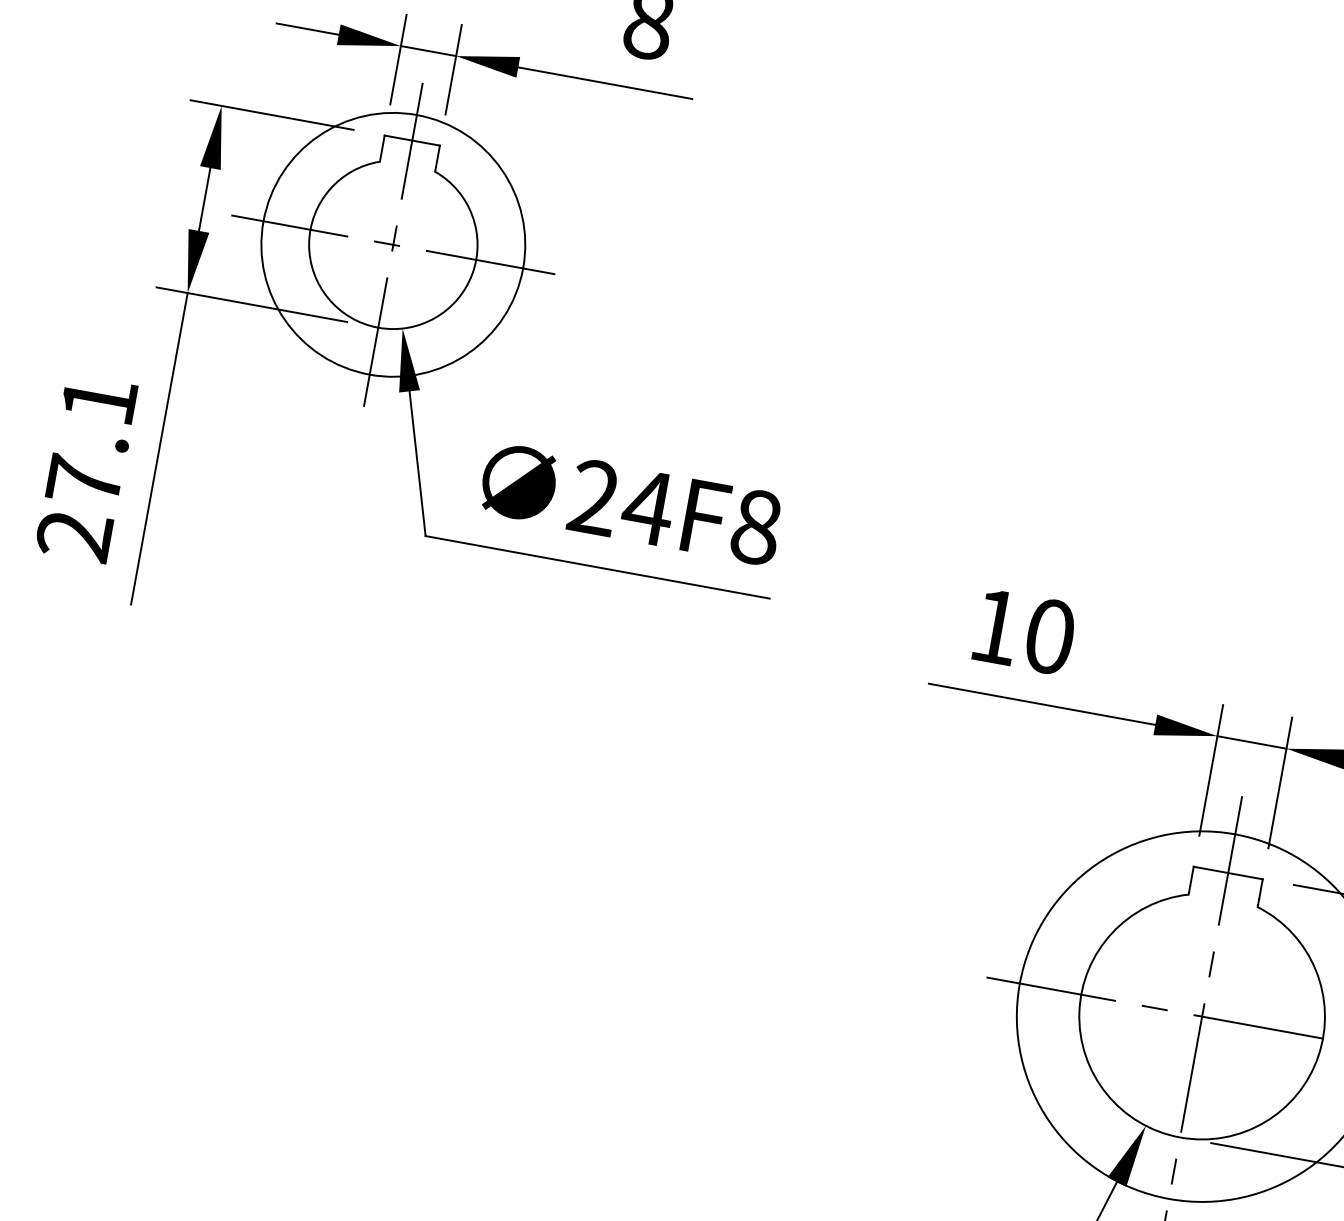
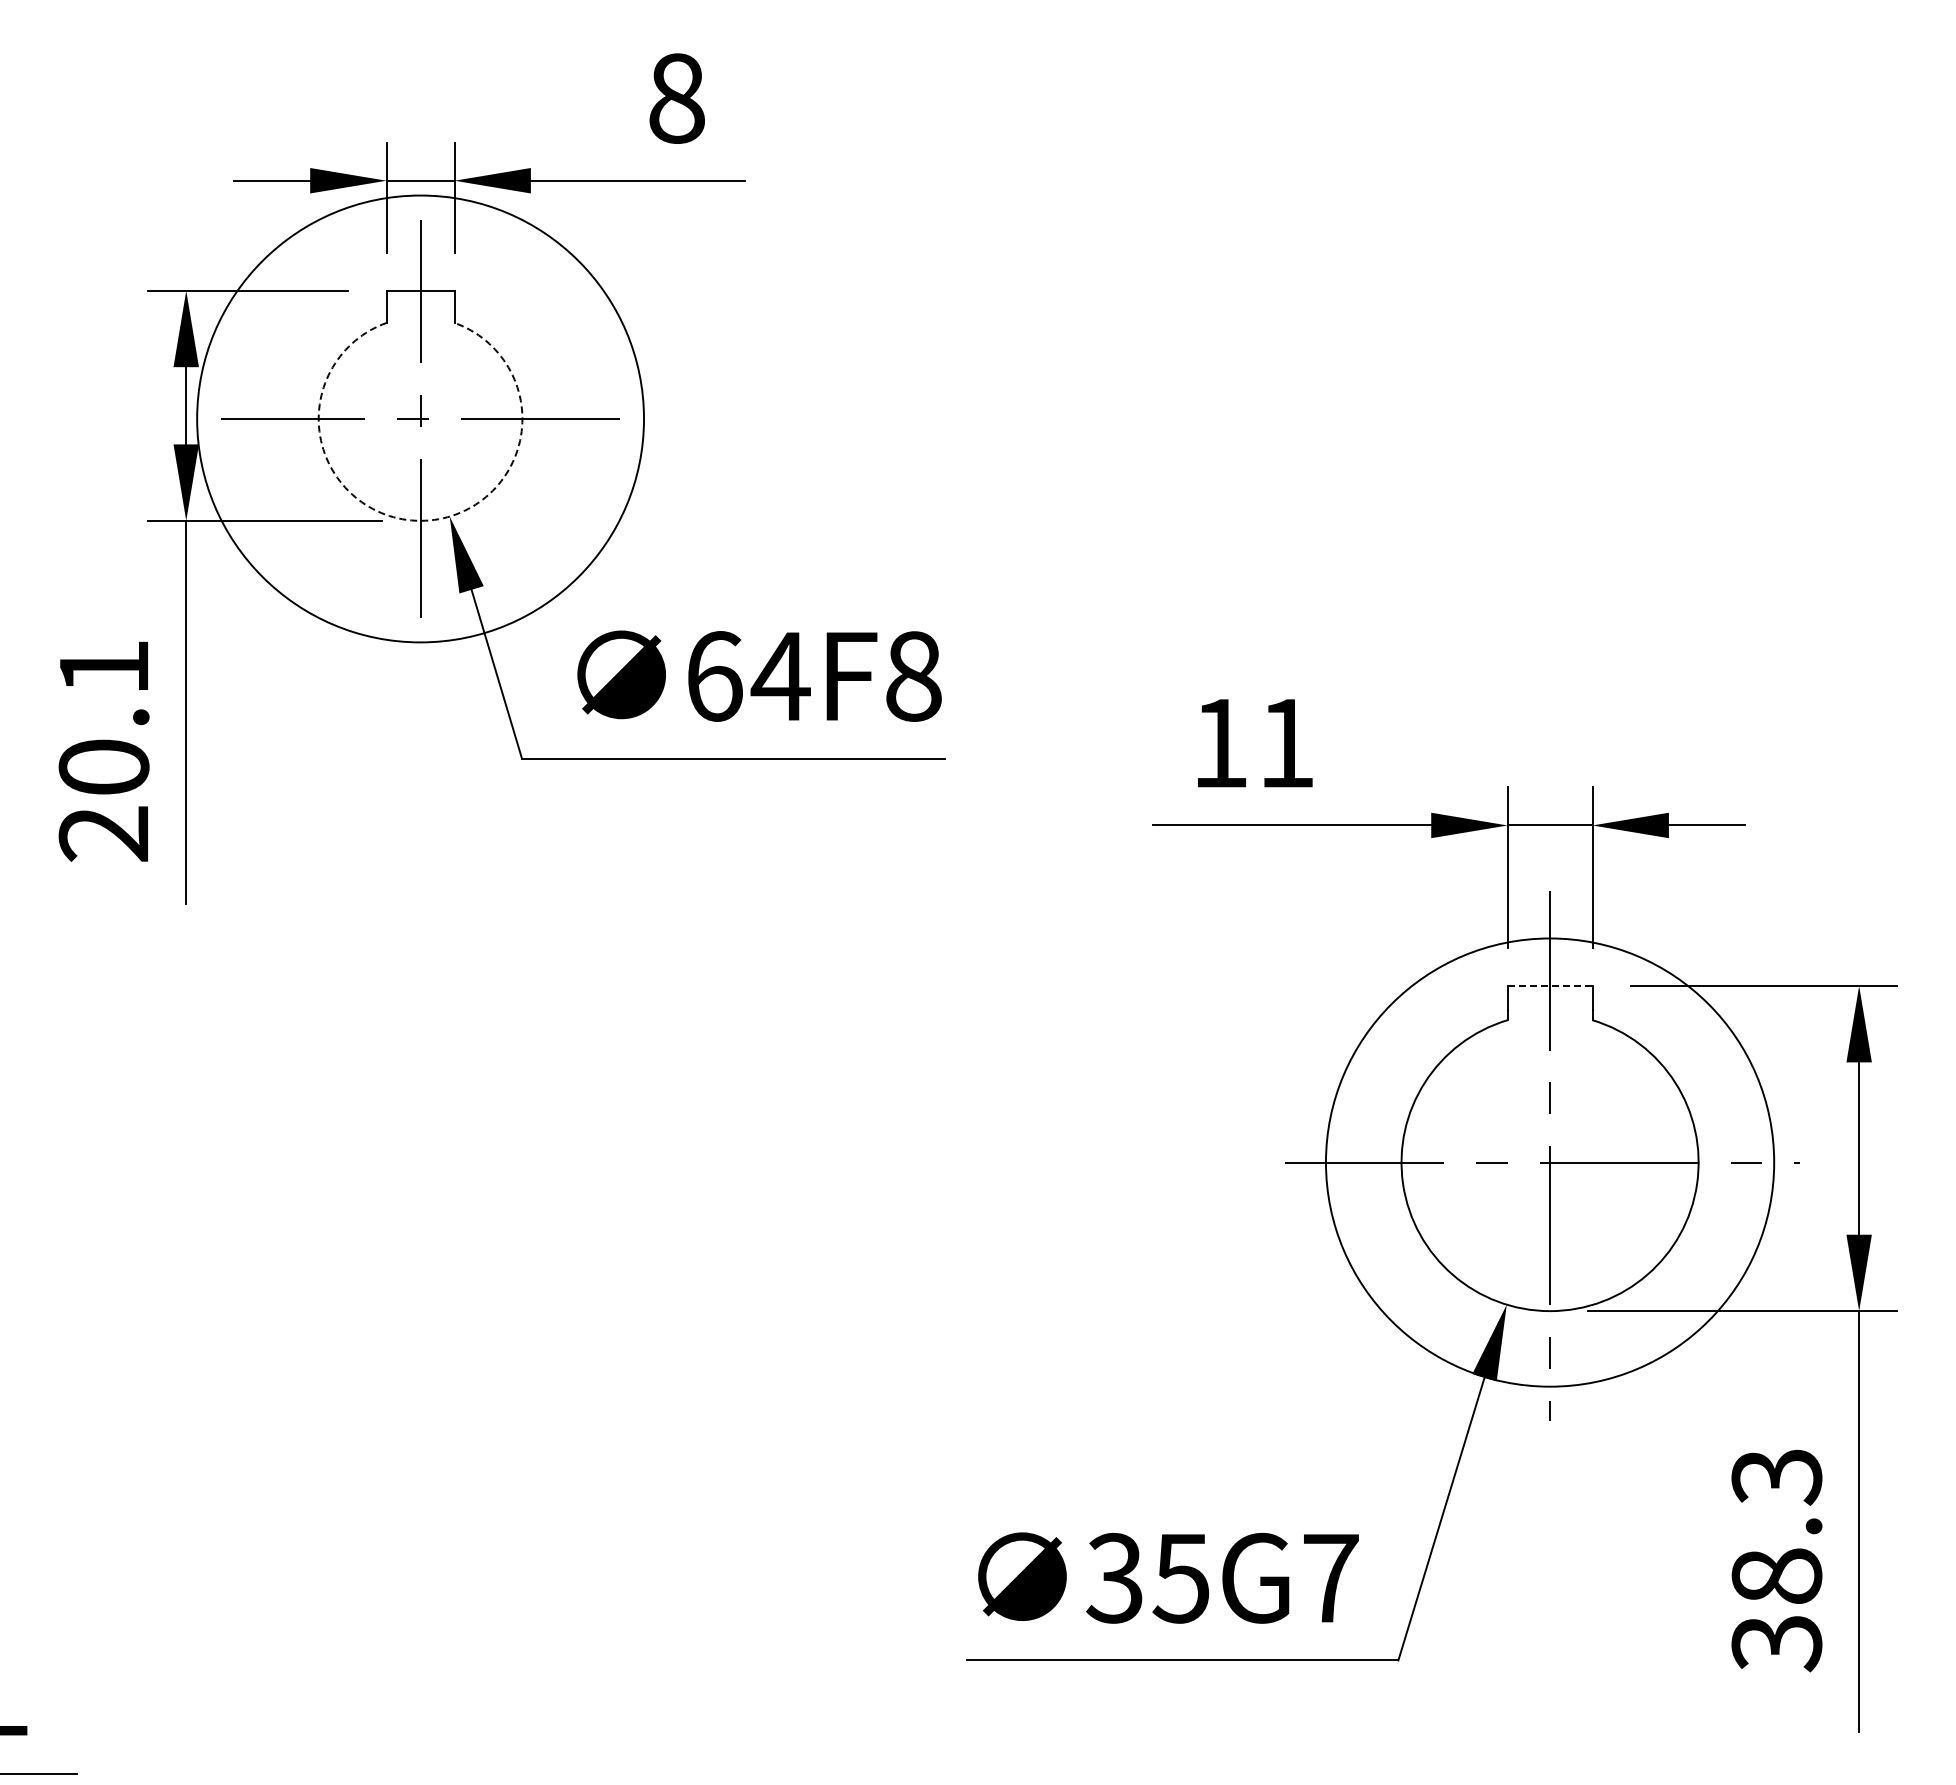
circle: (393, 244) -> (420, 418), size x1.4
arc: (378, 327) -> (420, 520), solid -> dashed
text: (84, 480) -> (103, 766), 27.1 -> 20.1
text: (594, 497) -> (714, 676), 24F8 -> 64F8
text: (1050, 636) -> (1287, 742), 10 -> 11
line: (1228, 873) -> (1550, 986), solid -> dashed

